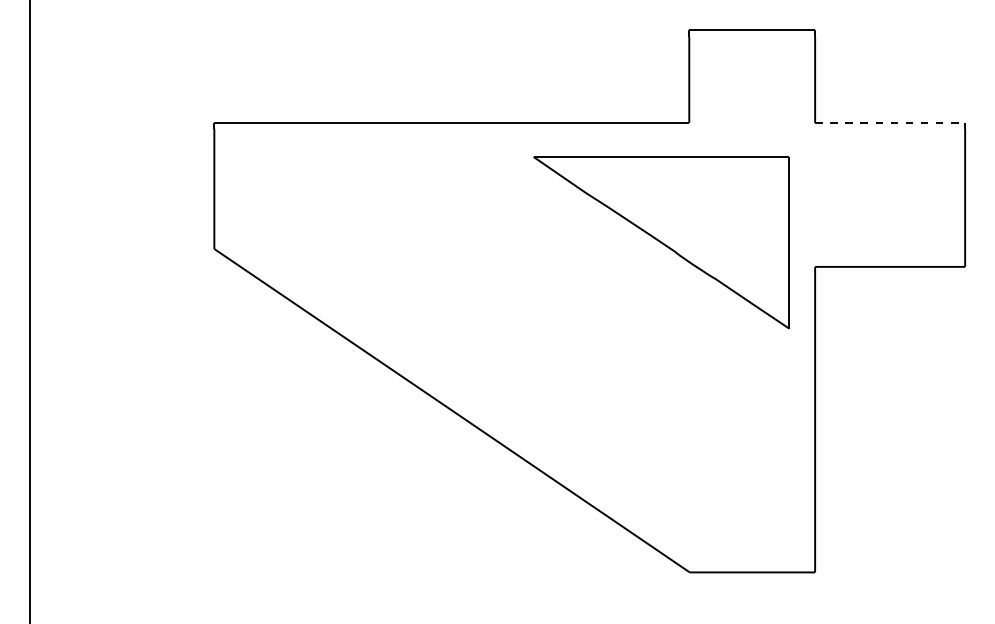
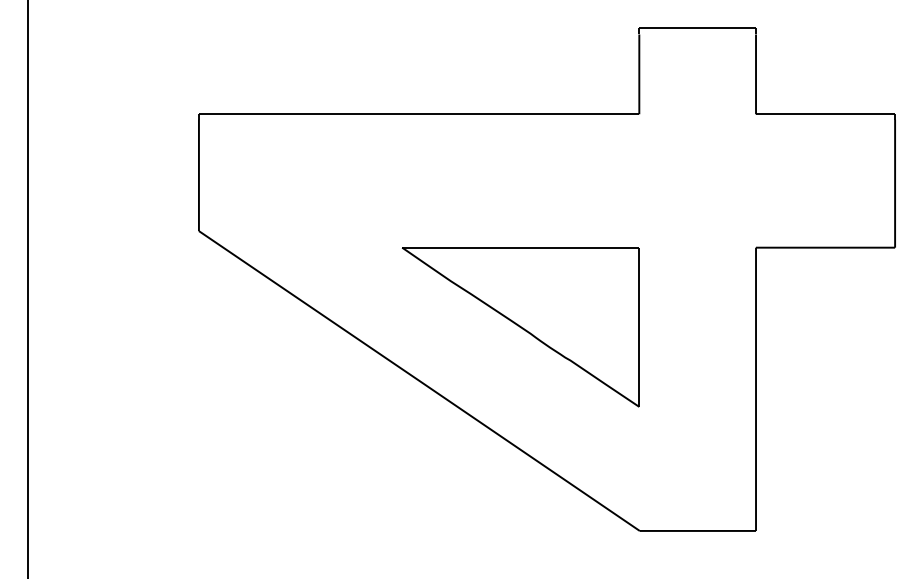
line: (890, 123) -> (825, 114), dashed -> solid
part: (661, 242) -> (520, 327), moved

